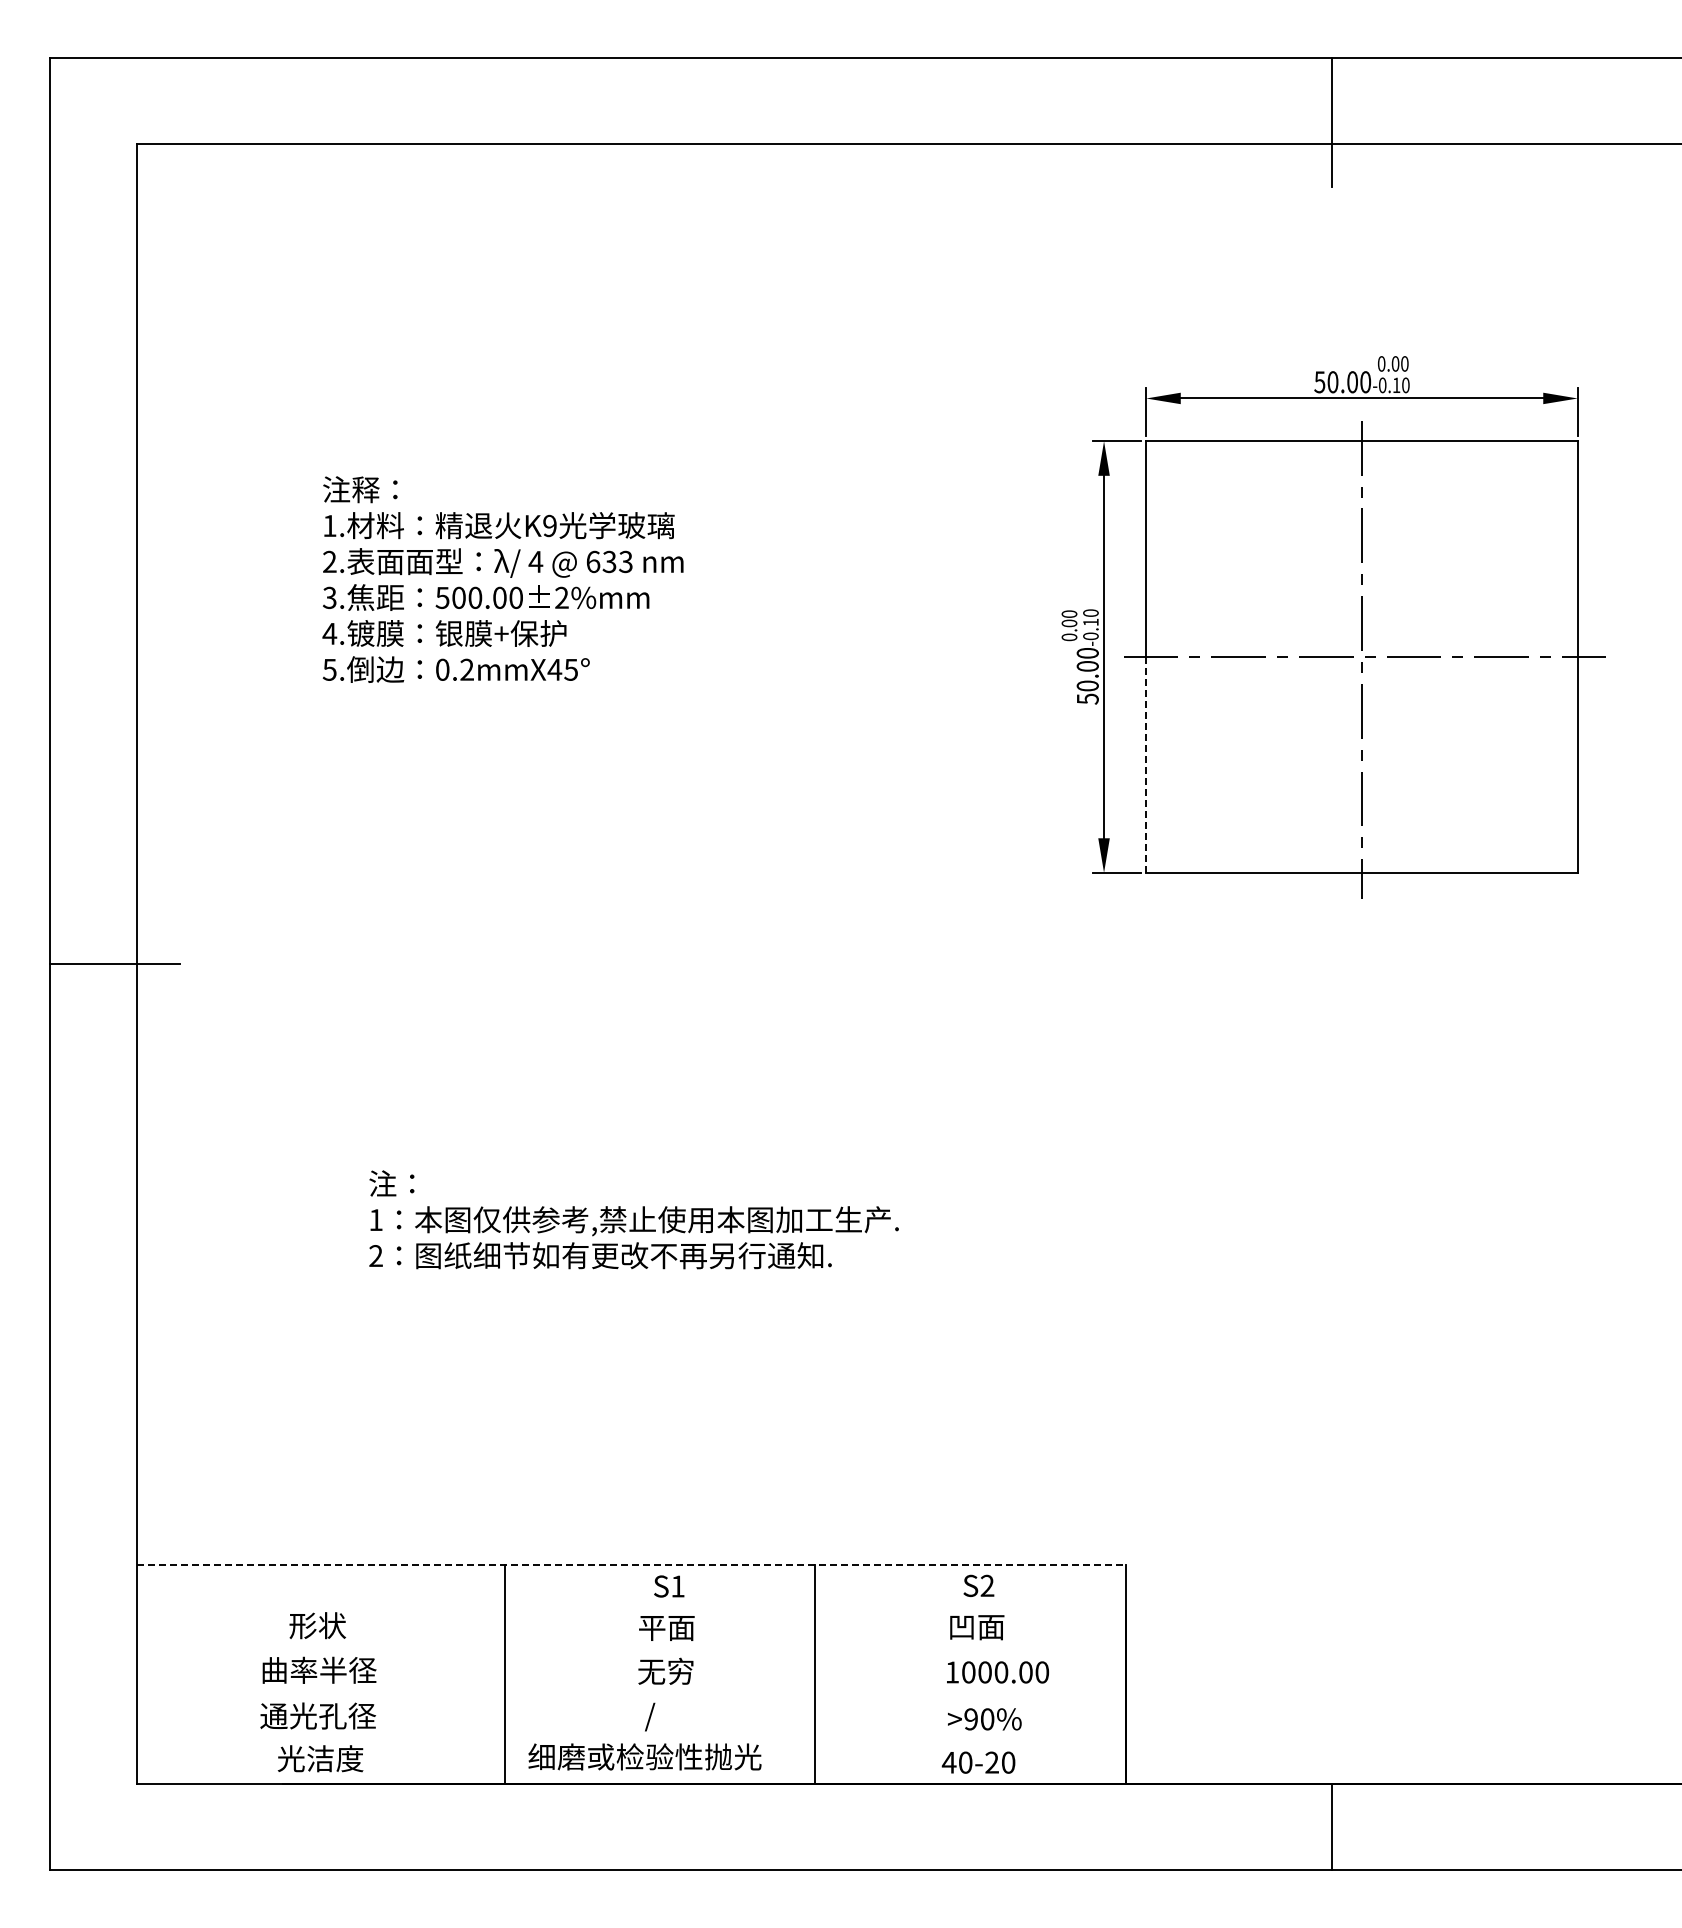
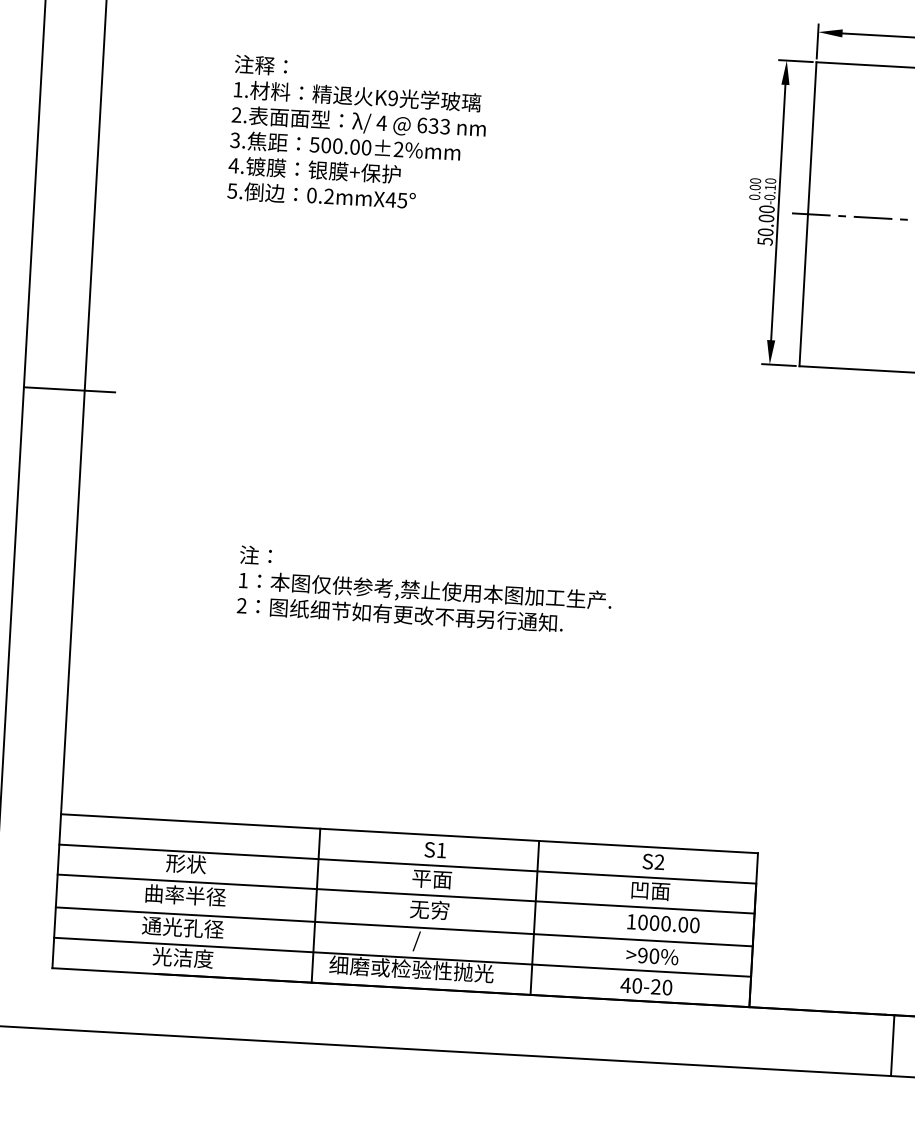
line: (1146, 764) -> (803, 289), dashed -> solid
line: (631, 1565) -> (409, 833), dashed -> solid
line: (631, 1608) -> (407, 864), added
line: (631, 1650) -> (406, 893), added
line: (631, 1697) -> (404, 926), added
line: (631, 1740) -> (402, 957), added

